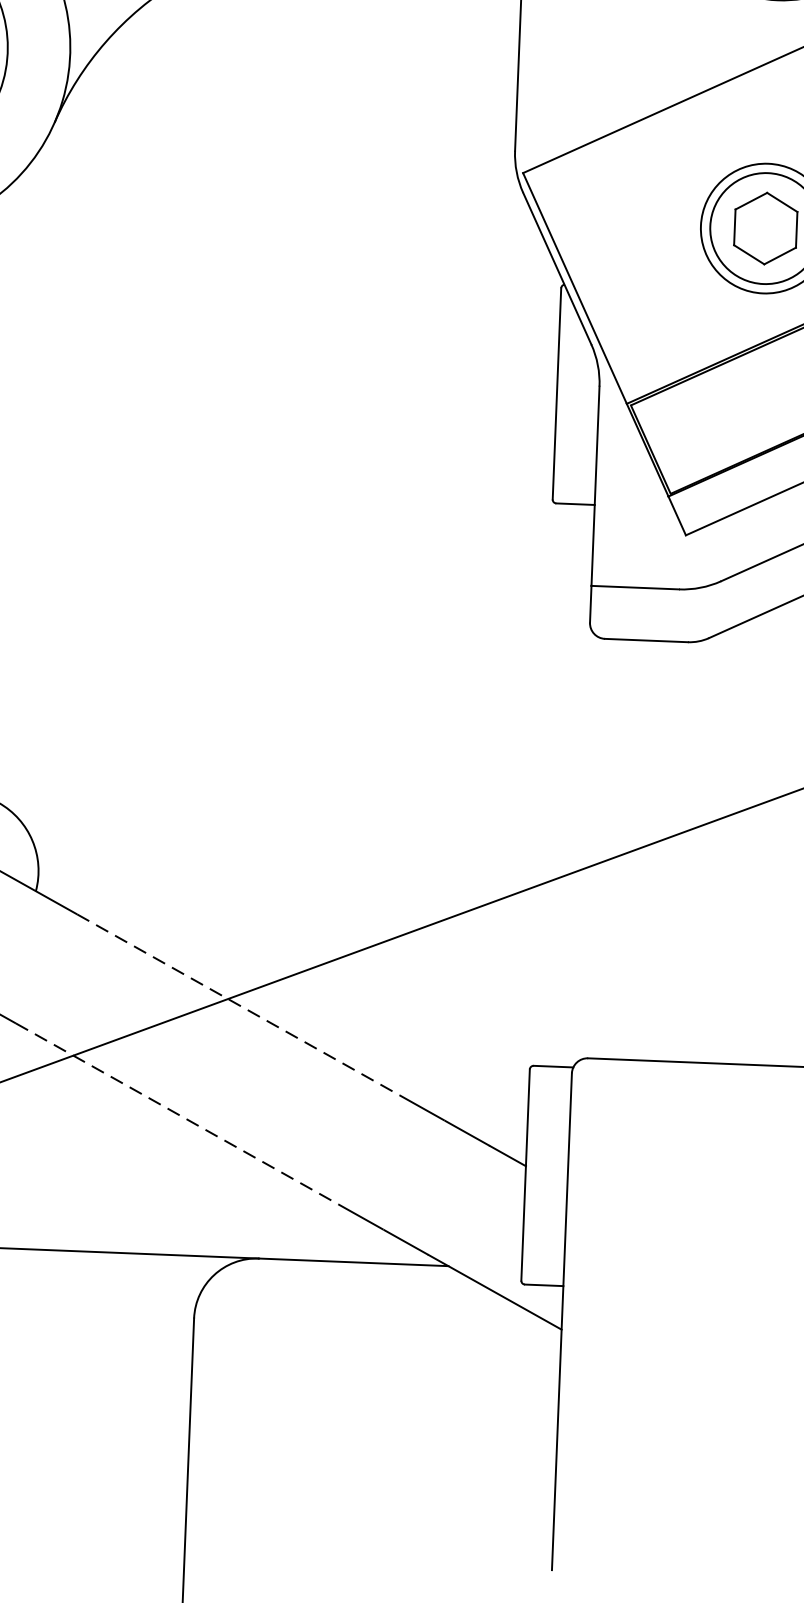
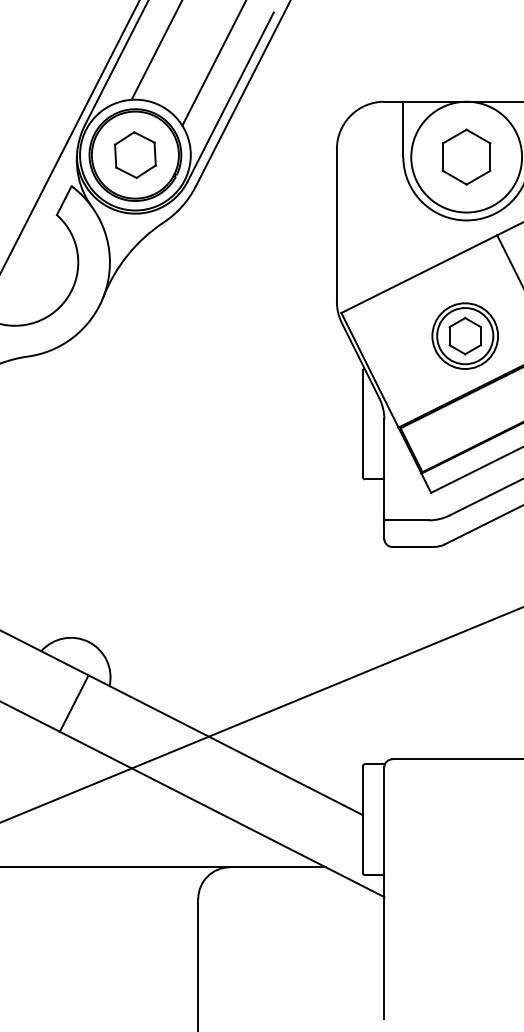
line: (238, 1005) -> (214, 739), dashed -> solid
line: (177, 1113) -> (185, 795), dashed -> solid

